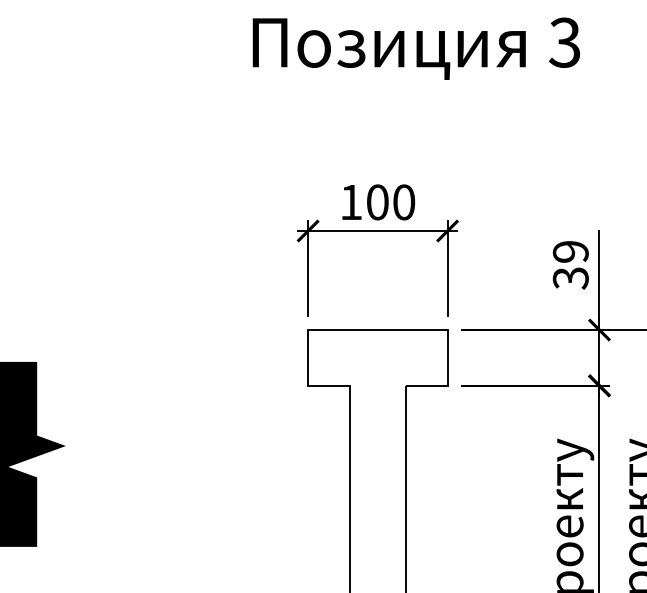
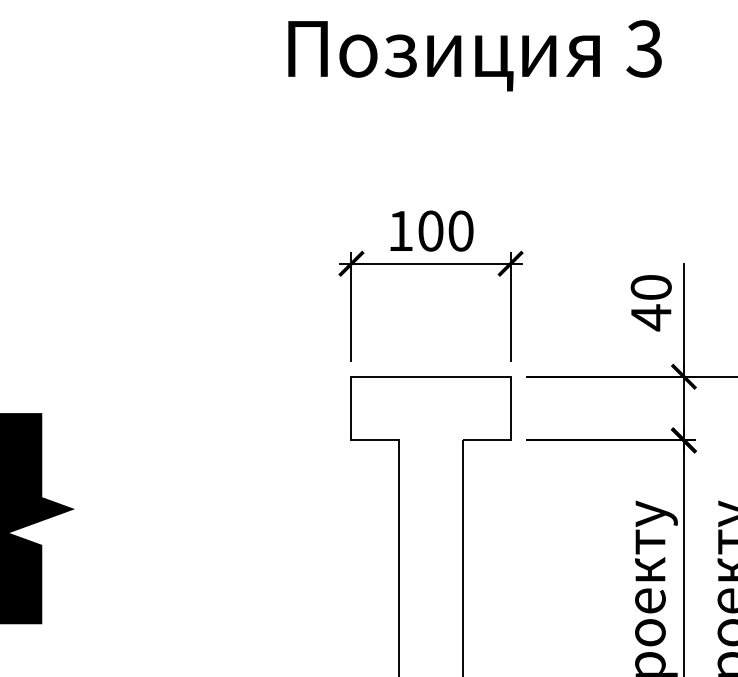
text: (570, 265) -> (650, 303), 39 -> 40

